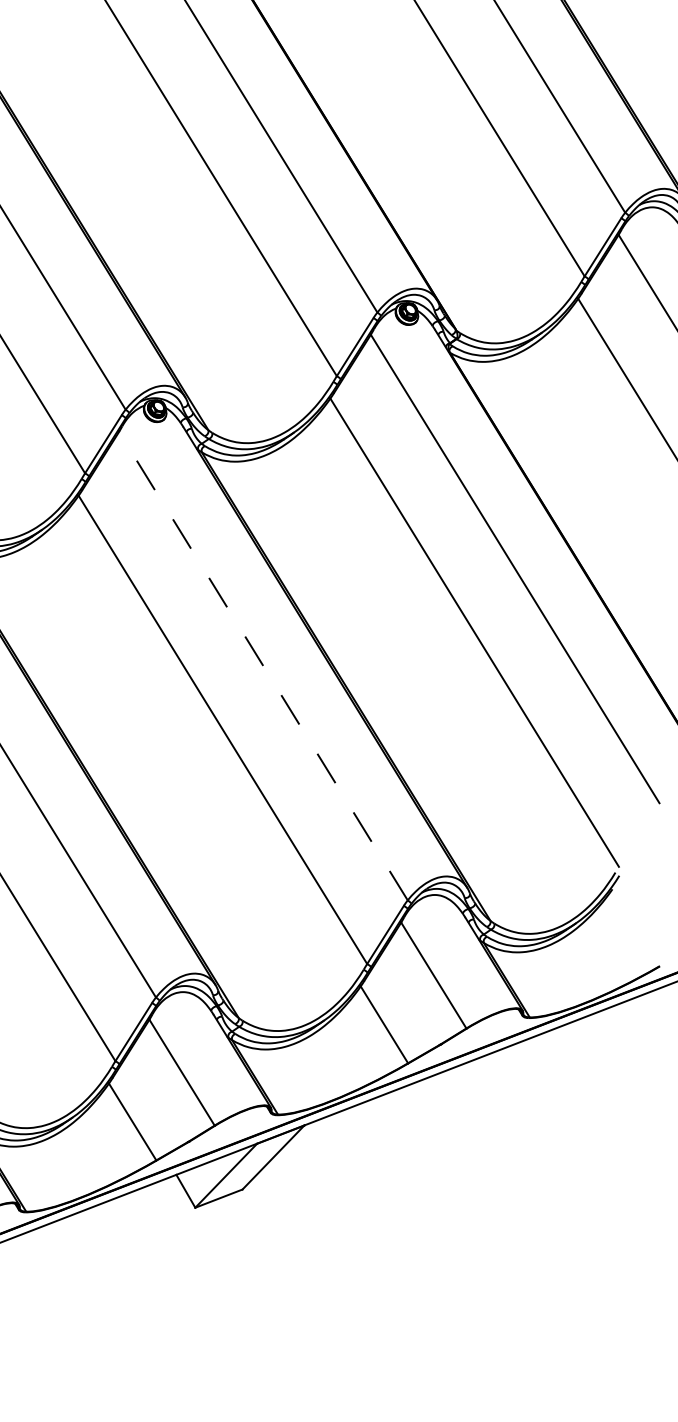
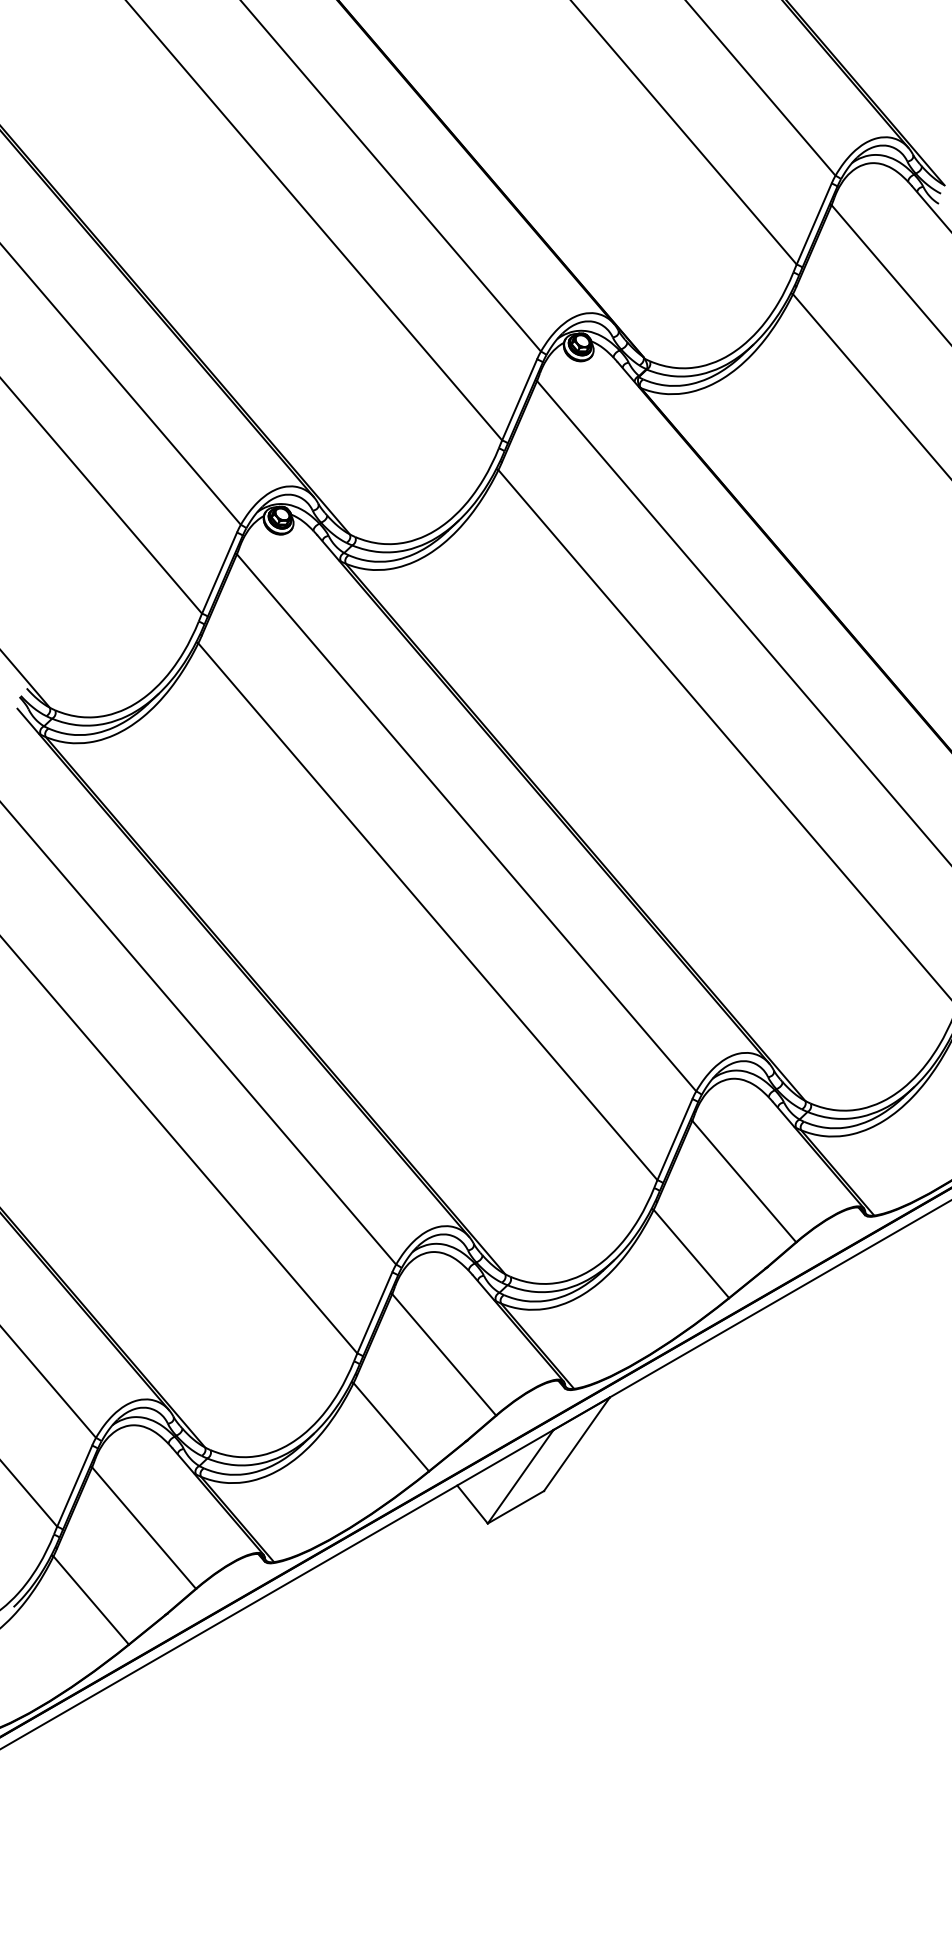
line: (263, 665) -> (466, 822), dashed -> solid

